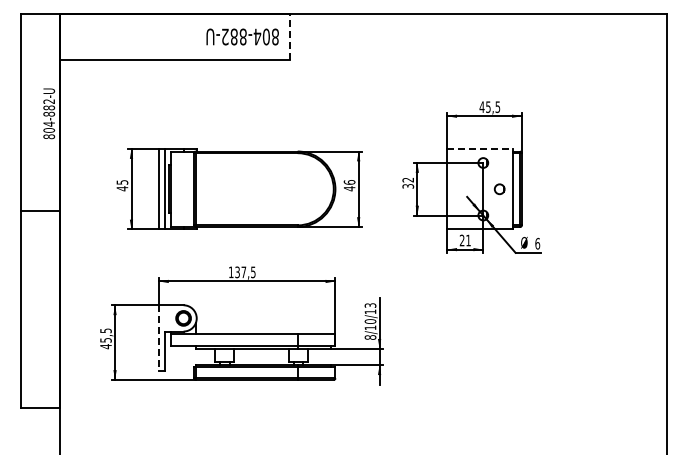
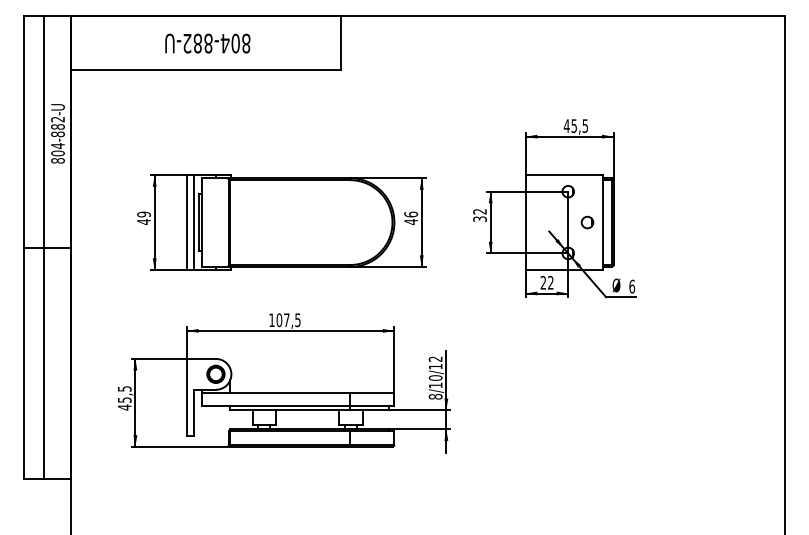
text: (242, 36) -> (207, 42), moved
line: (289, 36) -> (340, 42), dashed -> solid
line: (480, 149) -> (564, 175), dashed -> solid
text: (121, 182) -> (142, 214), 45 -> 49
line: (37, 210) -> (44, 247), added
text: (468, 240) -> (550, 282), 21 -> 22
text: (237, 272) -> (279, 320), 137,5 -> 107,5
text: (370, 305) -> (435, 359), 8/10/13 -> 8/10/12
line: (158, 338) -> (186, 397), dashed -> solid

